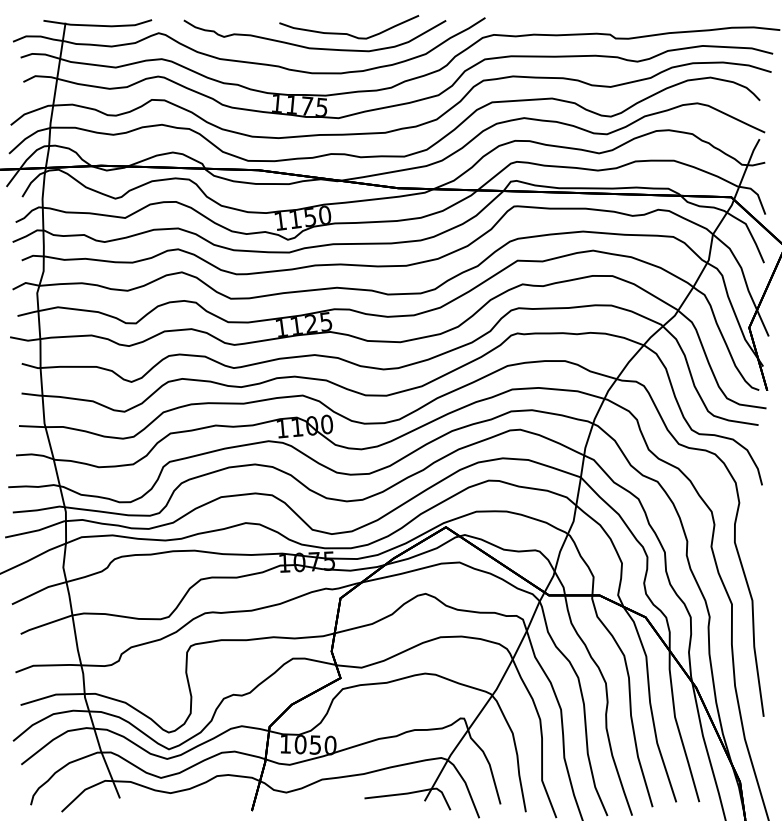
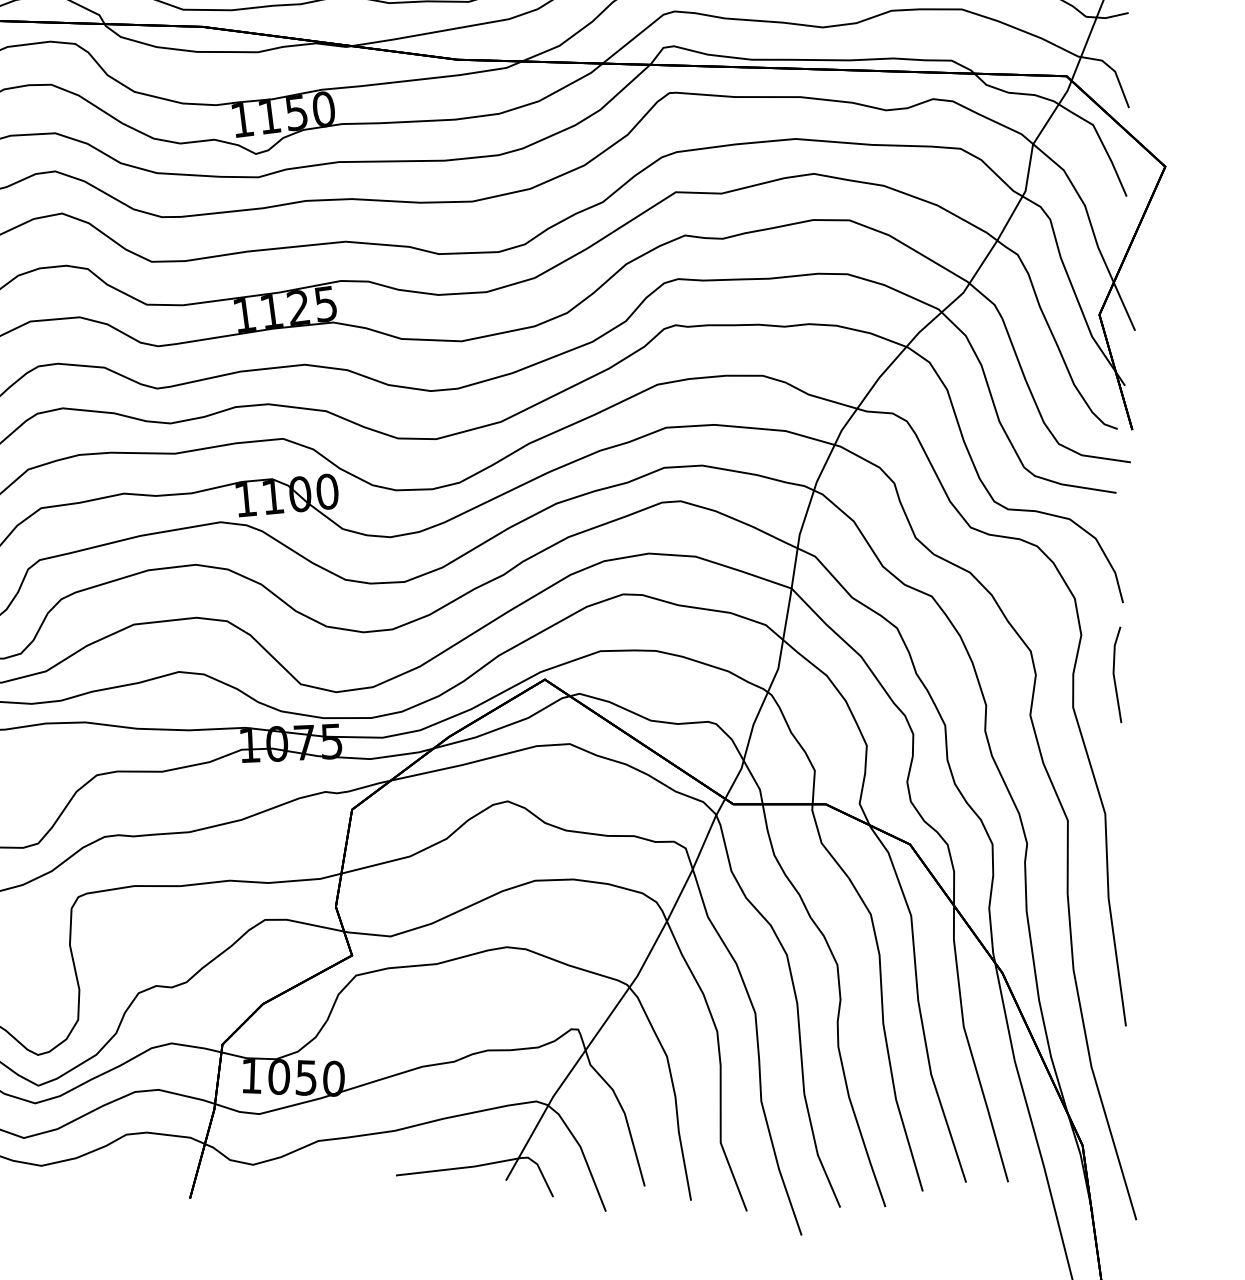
line: (758, 525) -> (1116, 676), added

